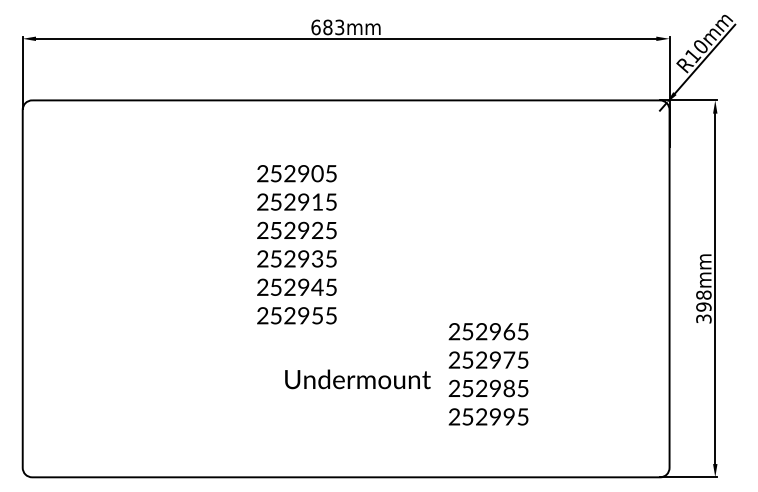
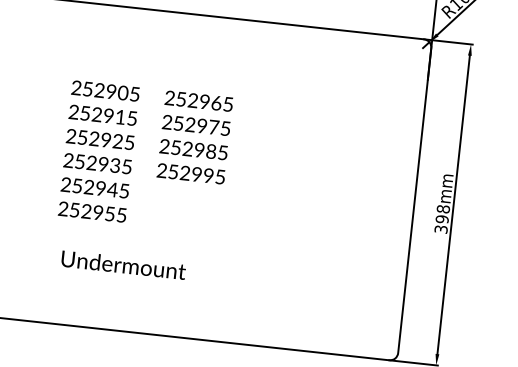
text: (296, 244) -> (98, 151), moved
text: (488, 374) -> (194, 137), moved
text: (357, 379) -> (123, 265), moved

